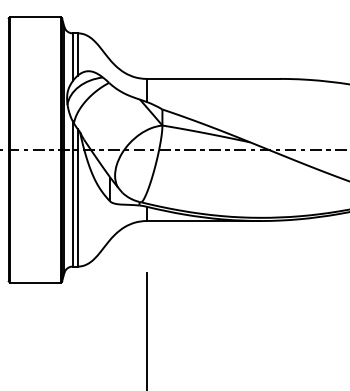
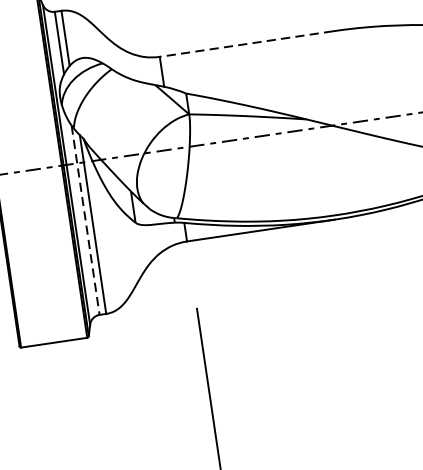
line: (213, 78) -> (246, 43), solid -> dashed
line: (72, 193) -> (85, 219), solid -> dashed

